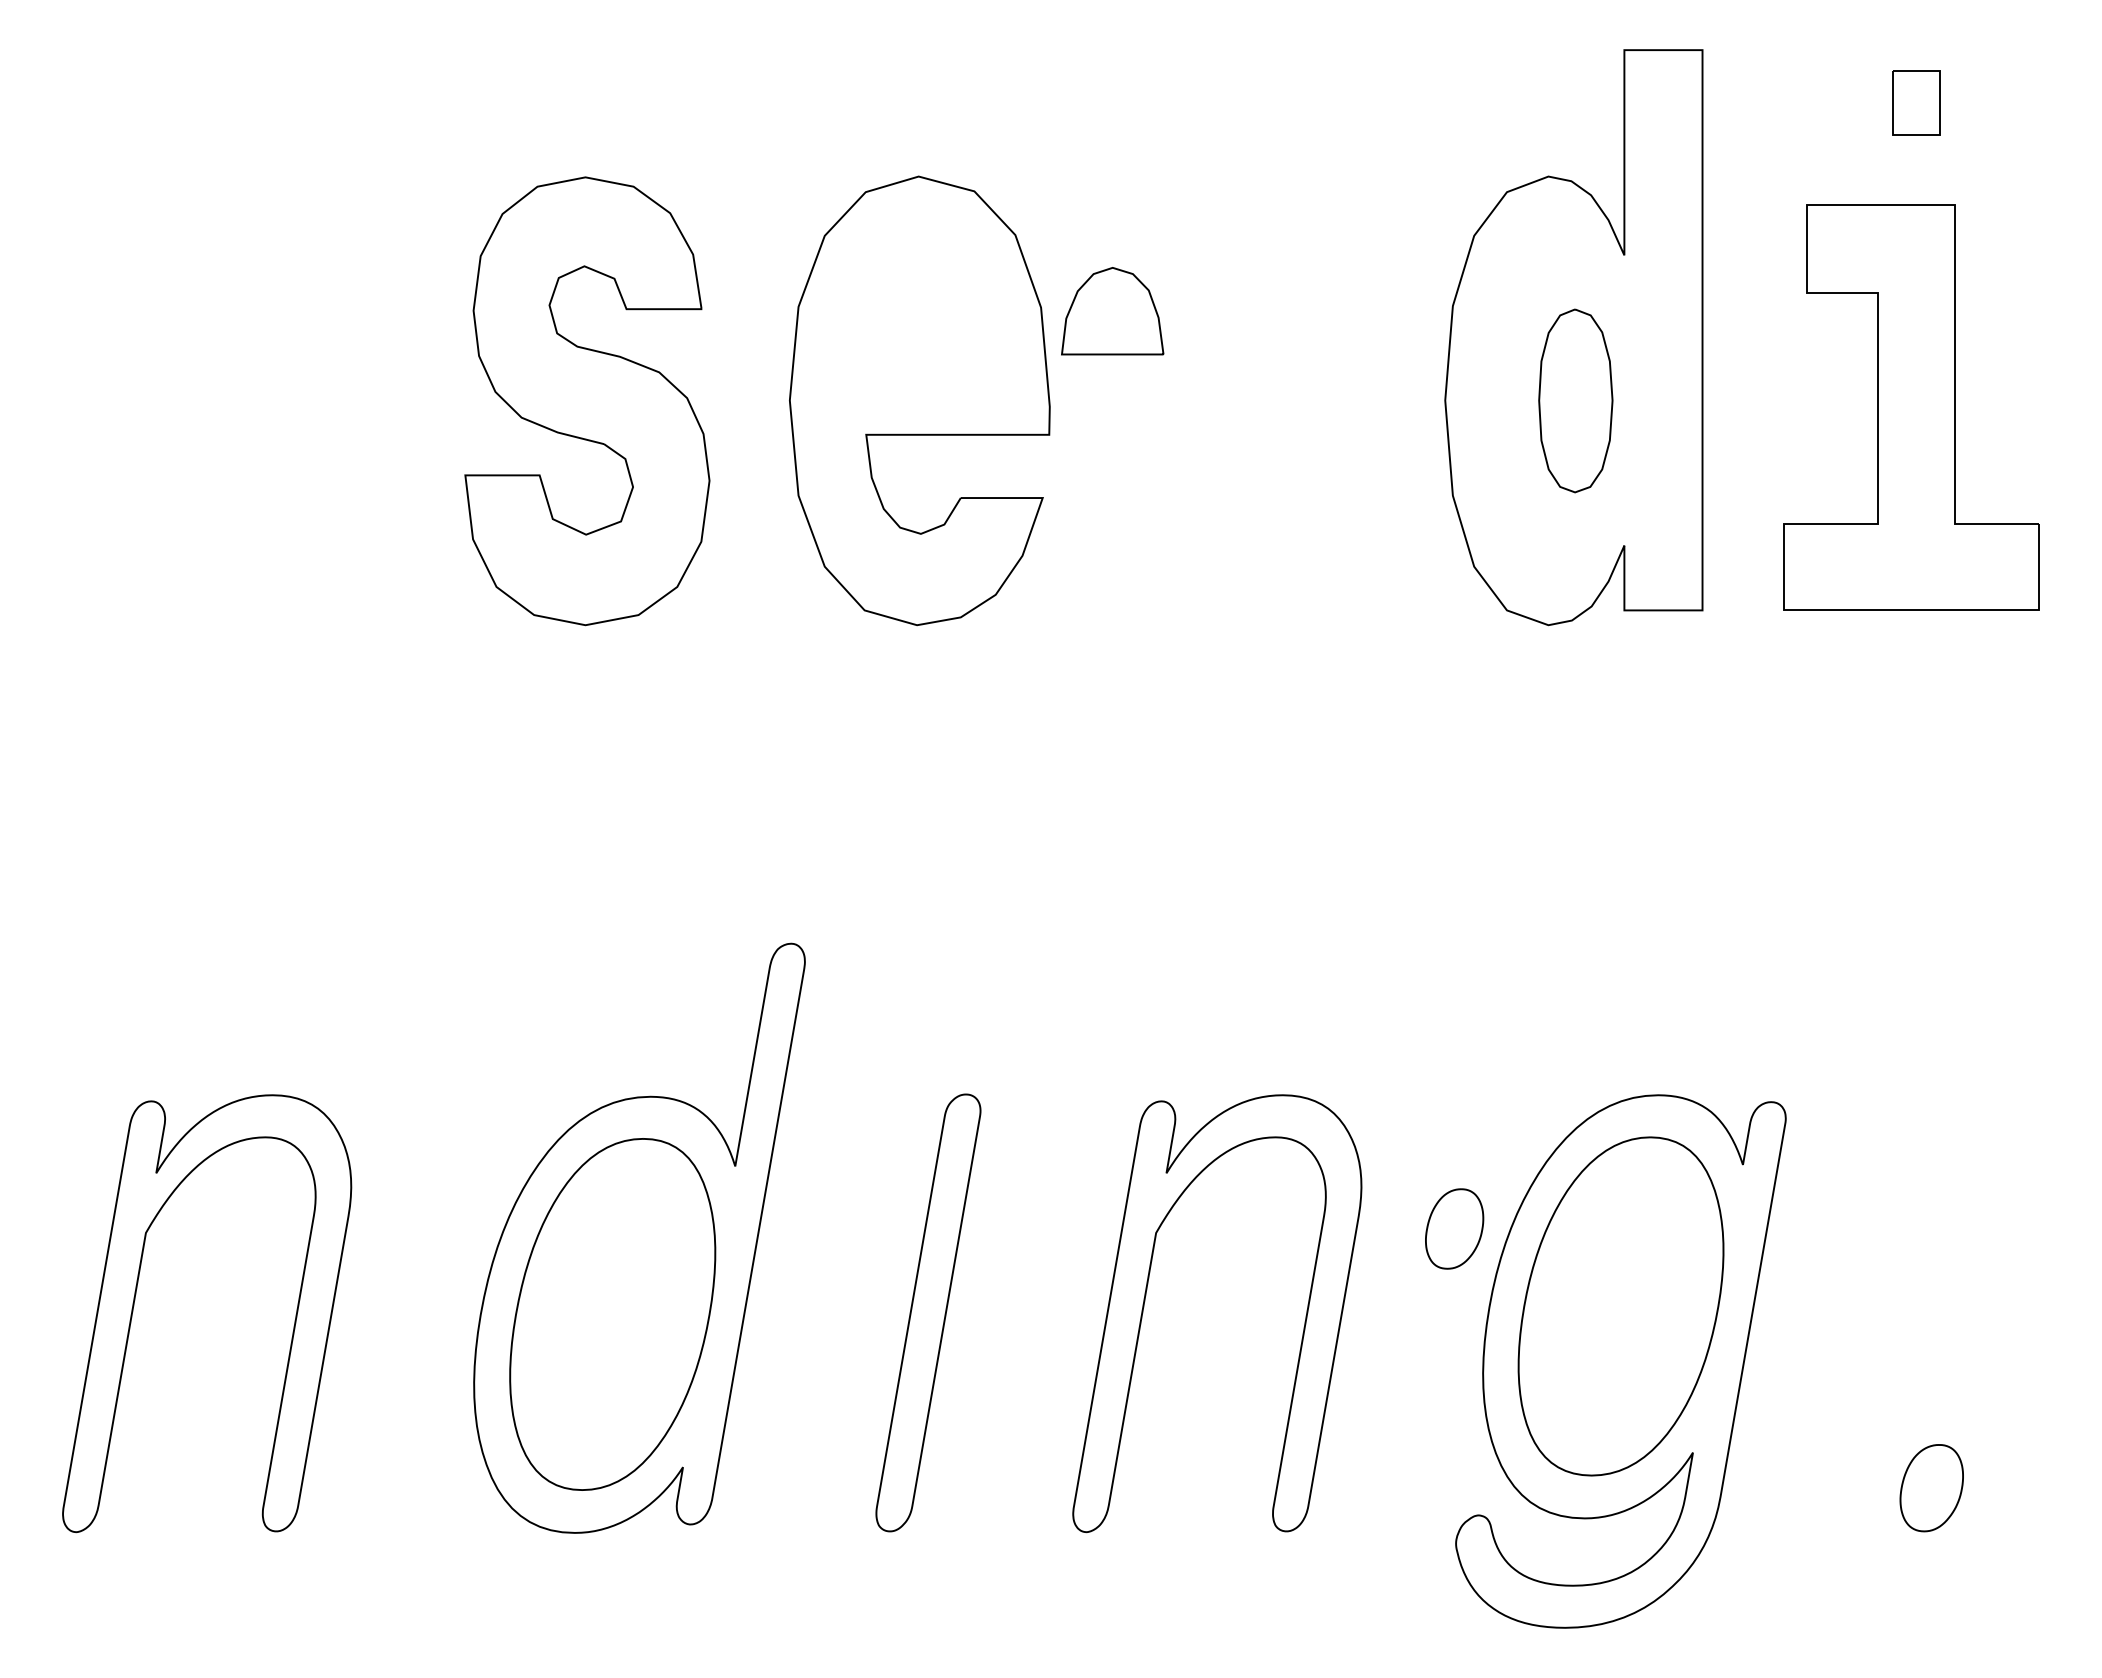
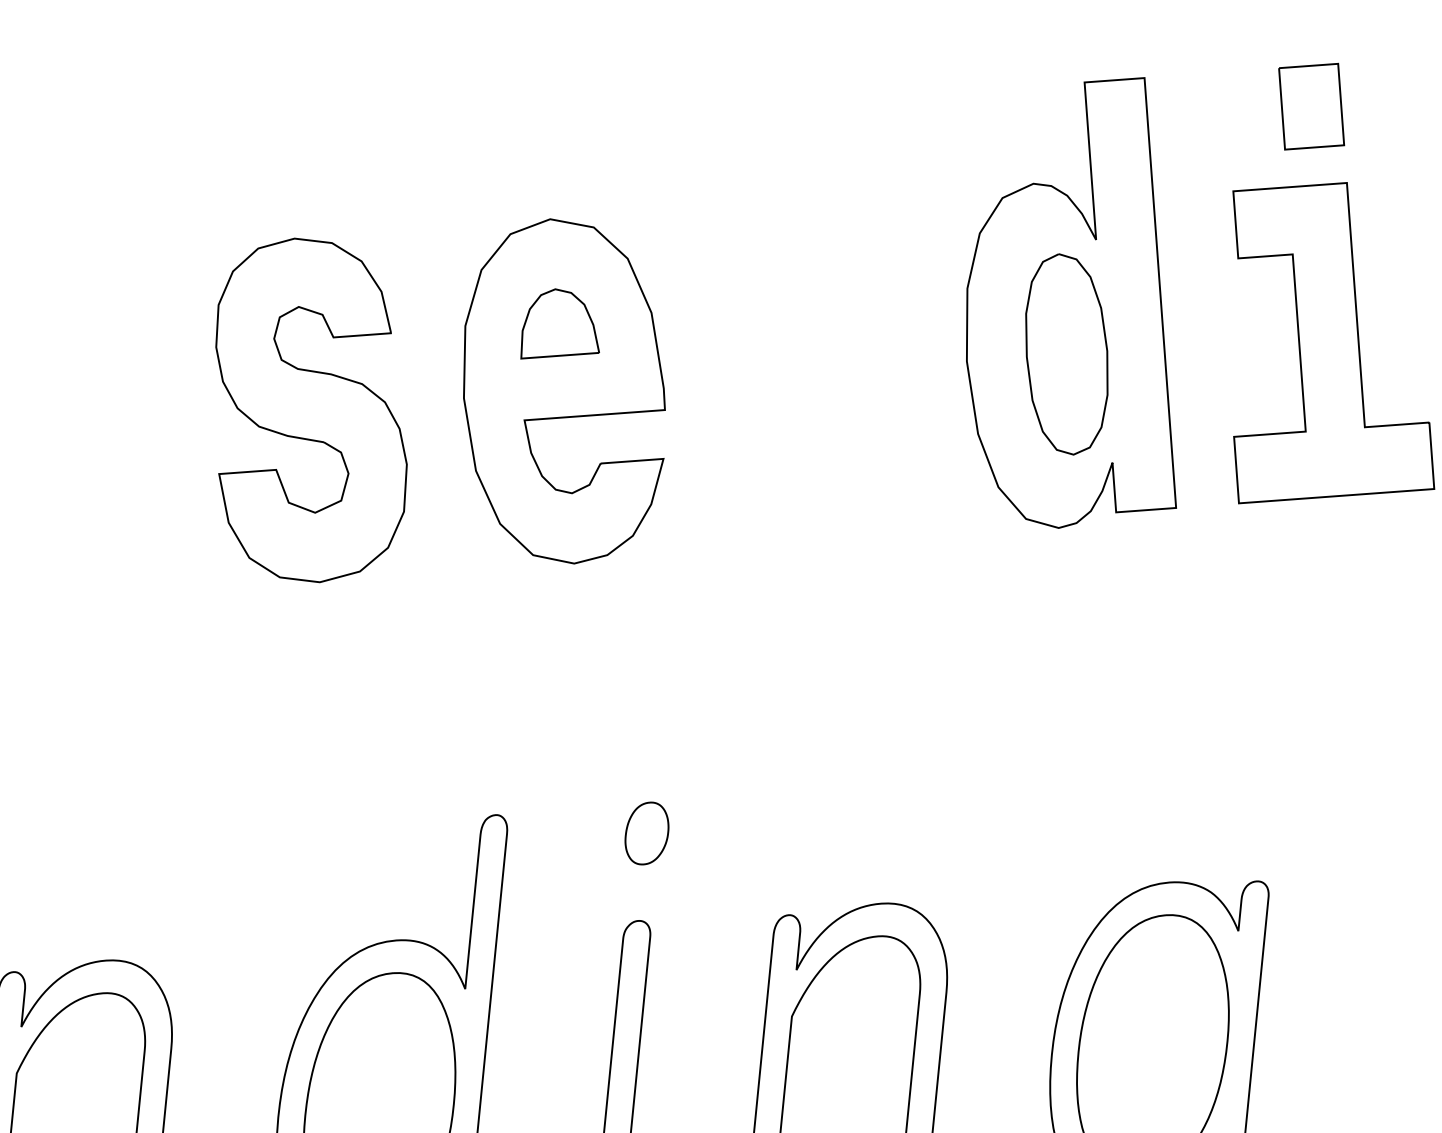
part: (1916, 102) -> (1311, 106), size x1.67
part: (1112, 311) -> (557, 322), moved
part: (1575, 400) -> (1066, 354), size x1.43
part: (1454, 1228) -> (646, 833), moved

